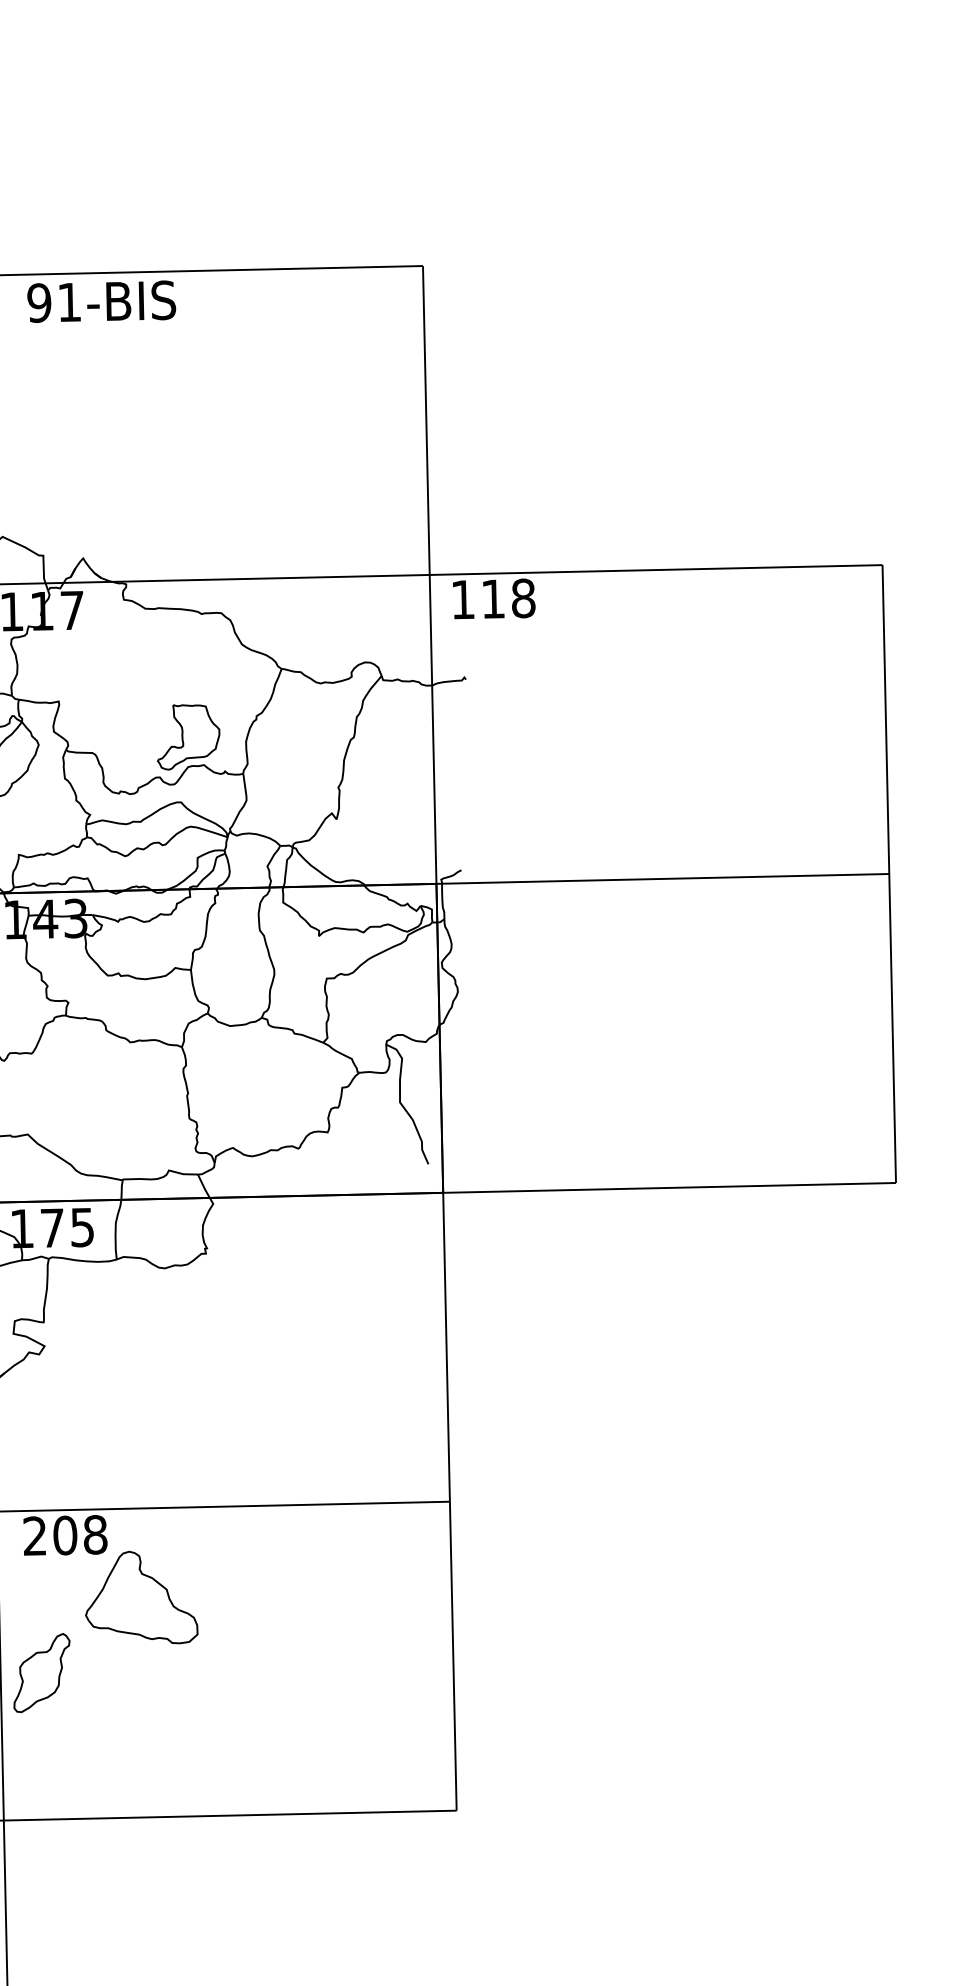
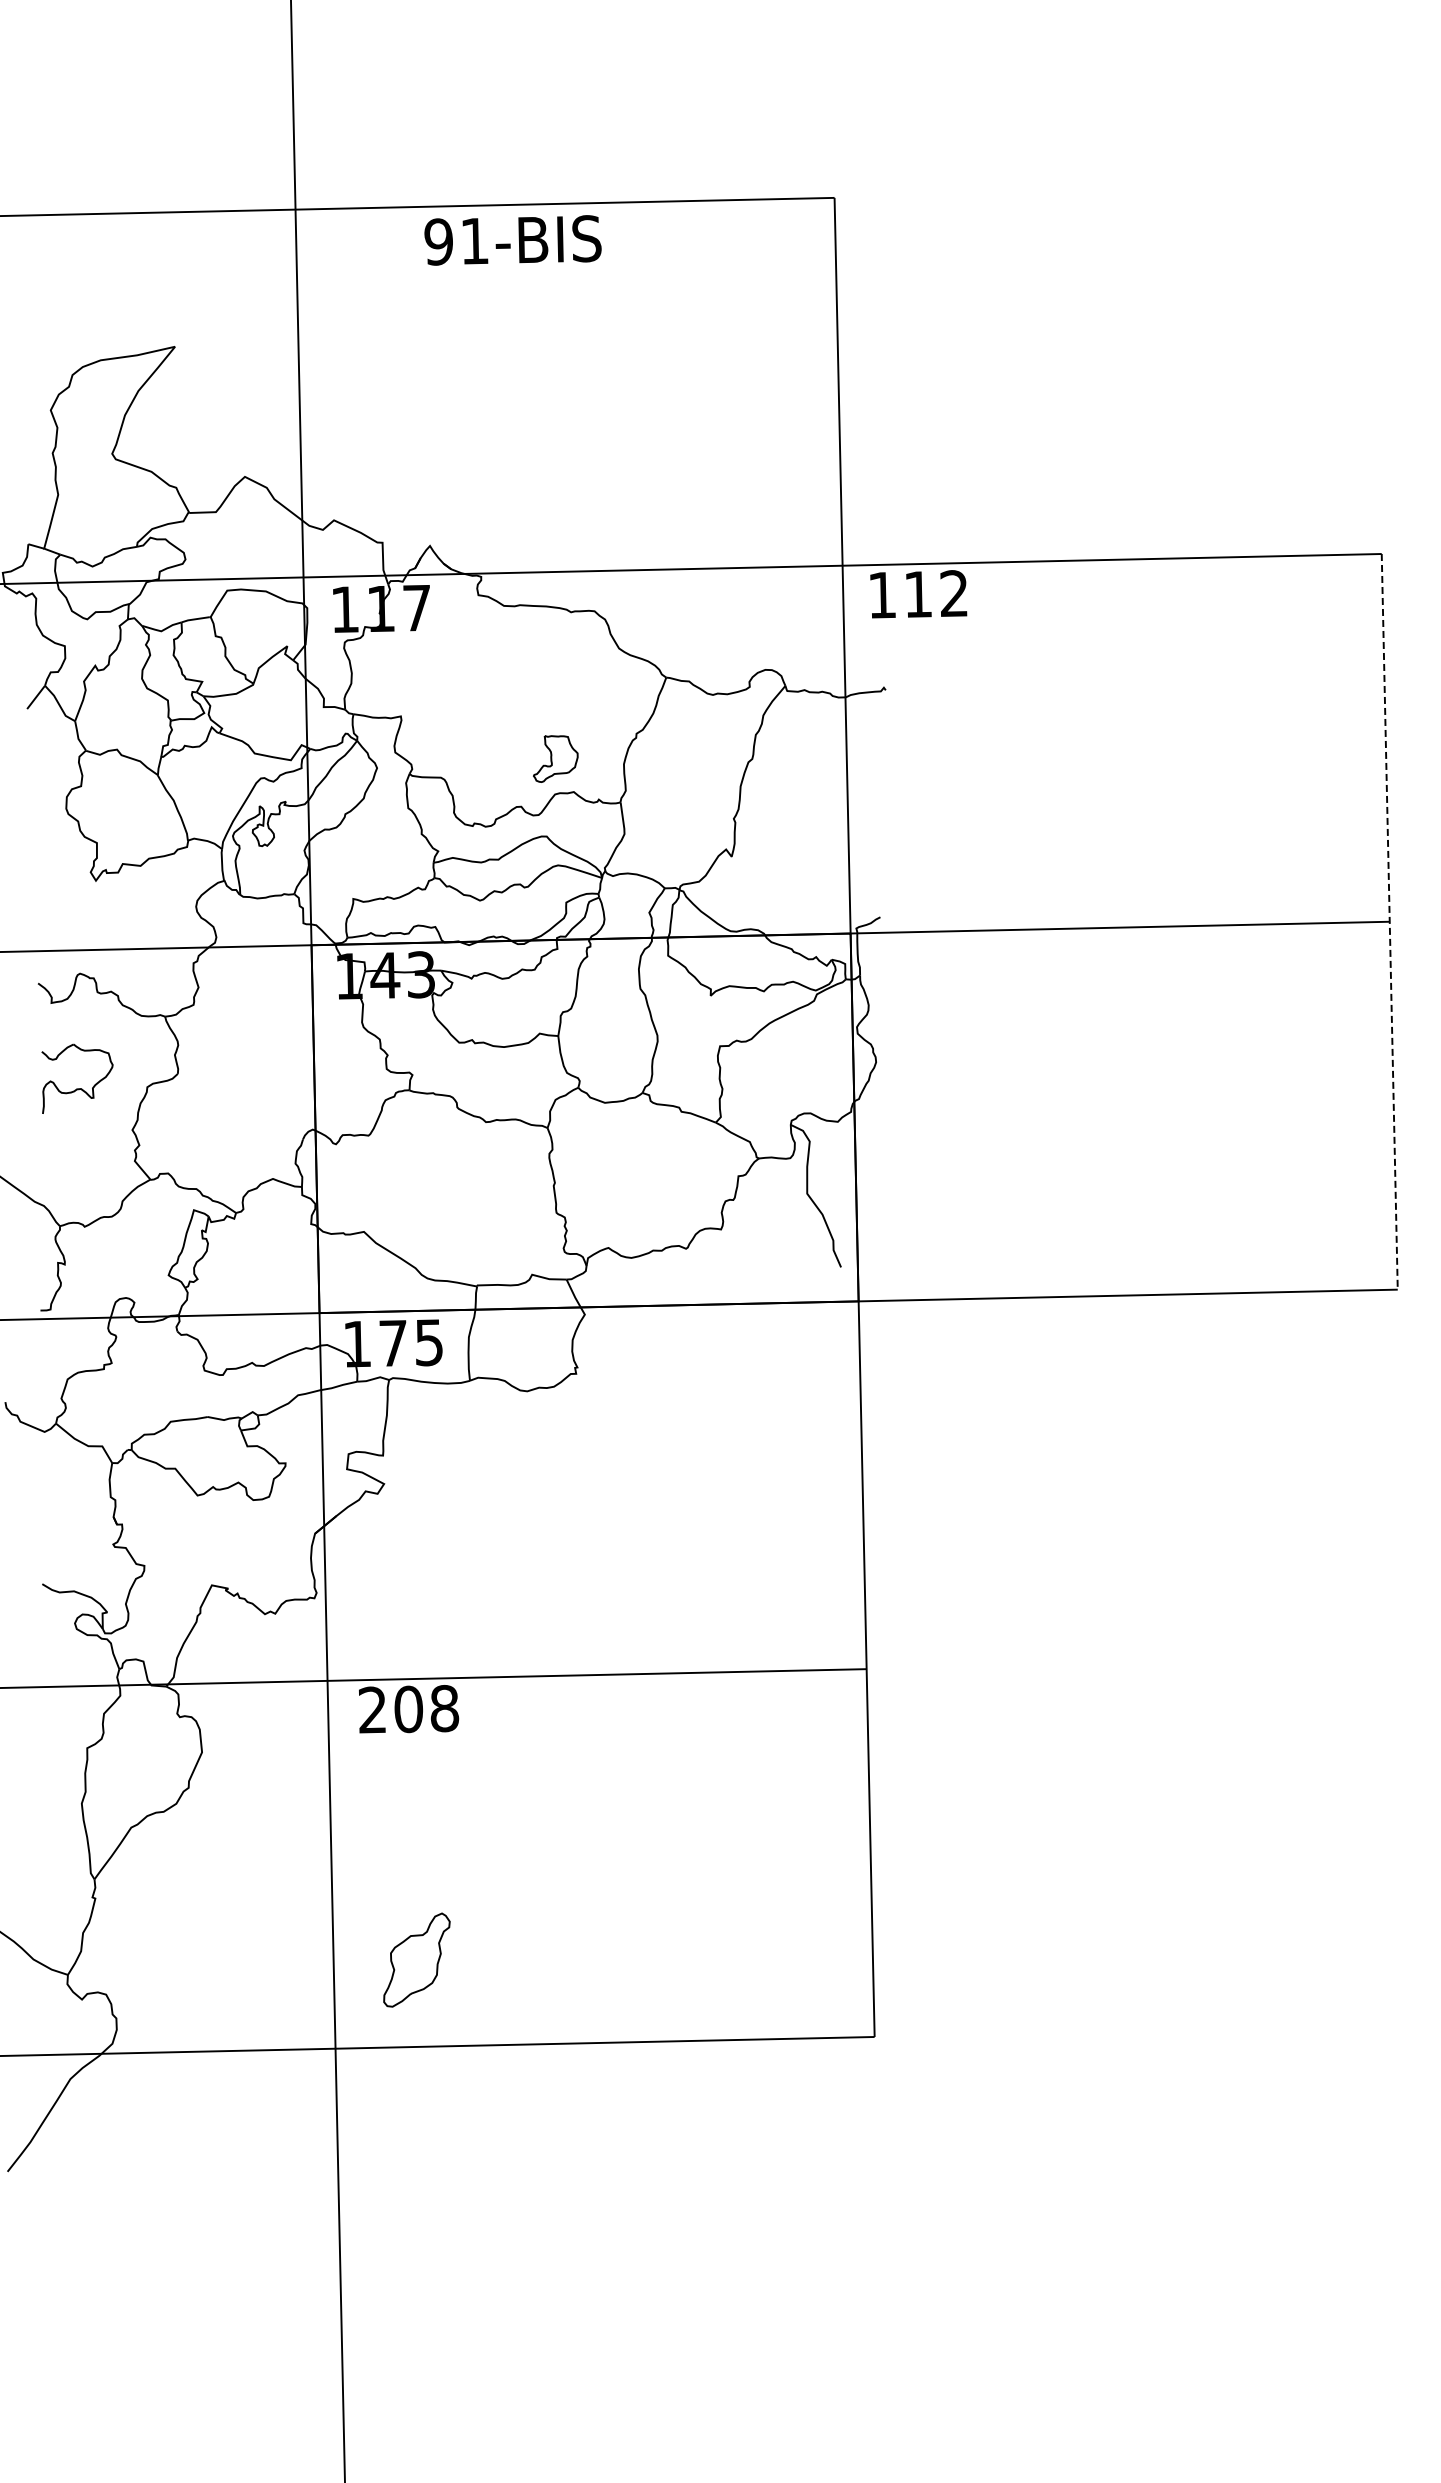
text: (101, 301) -> (512, 240), moved
text: (523, 598) -> (954, 593), 118 -> 112
part: (188, 736) -> (555, 758), size x0.6
line: (889, 873) -> (1389, 921), solid -> dashed
part: (141, 1596) -> (499, 1782), removed
part: (41, 1672) -> (416, 1959), moved

